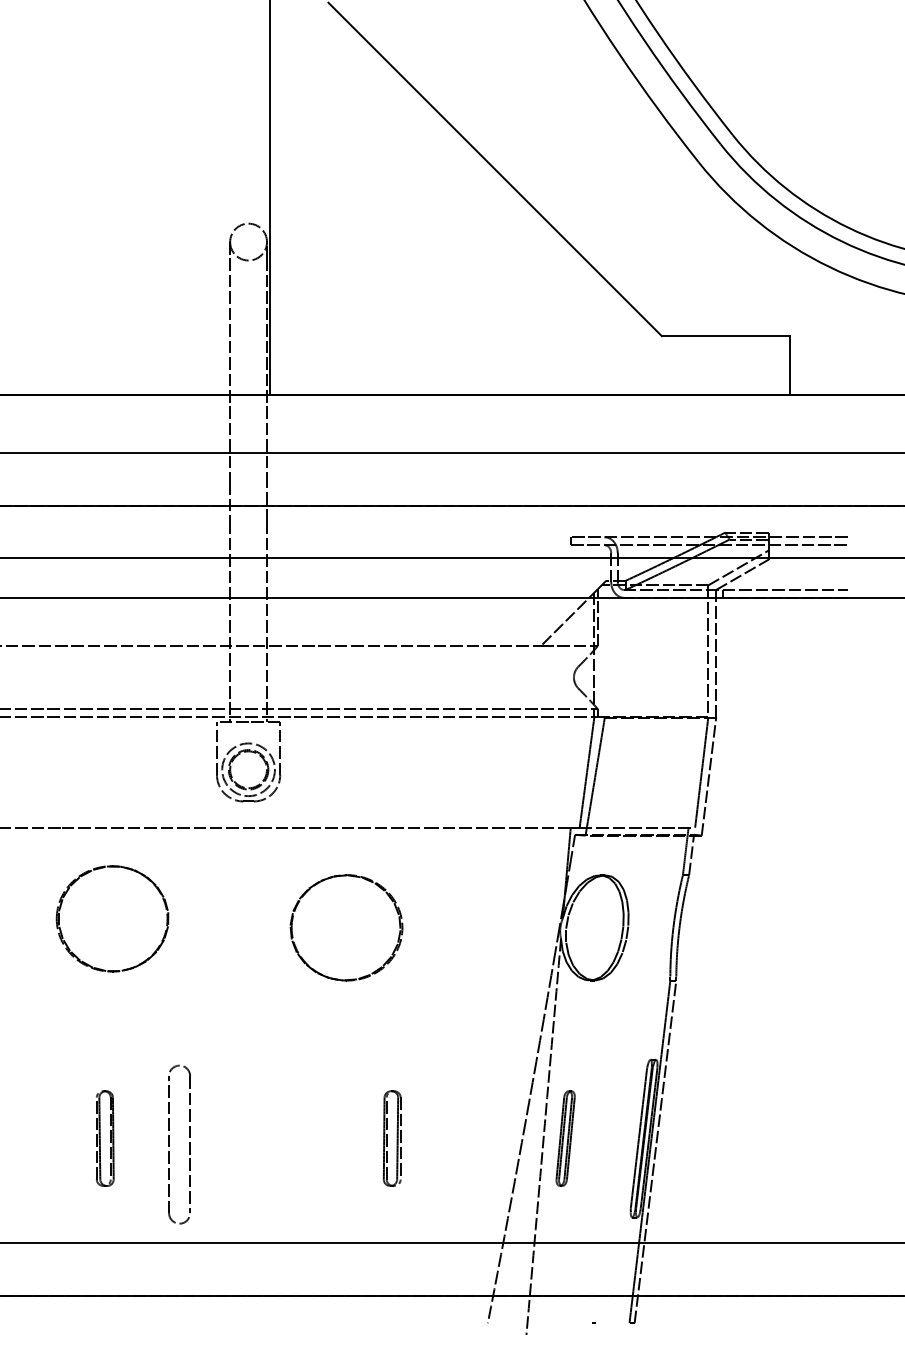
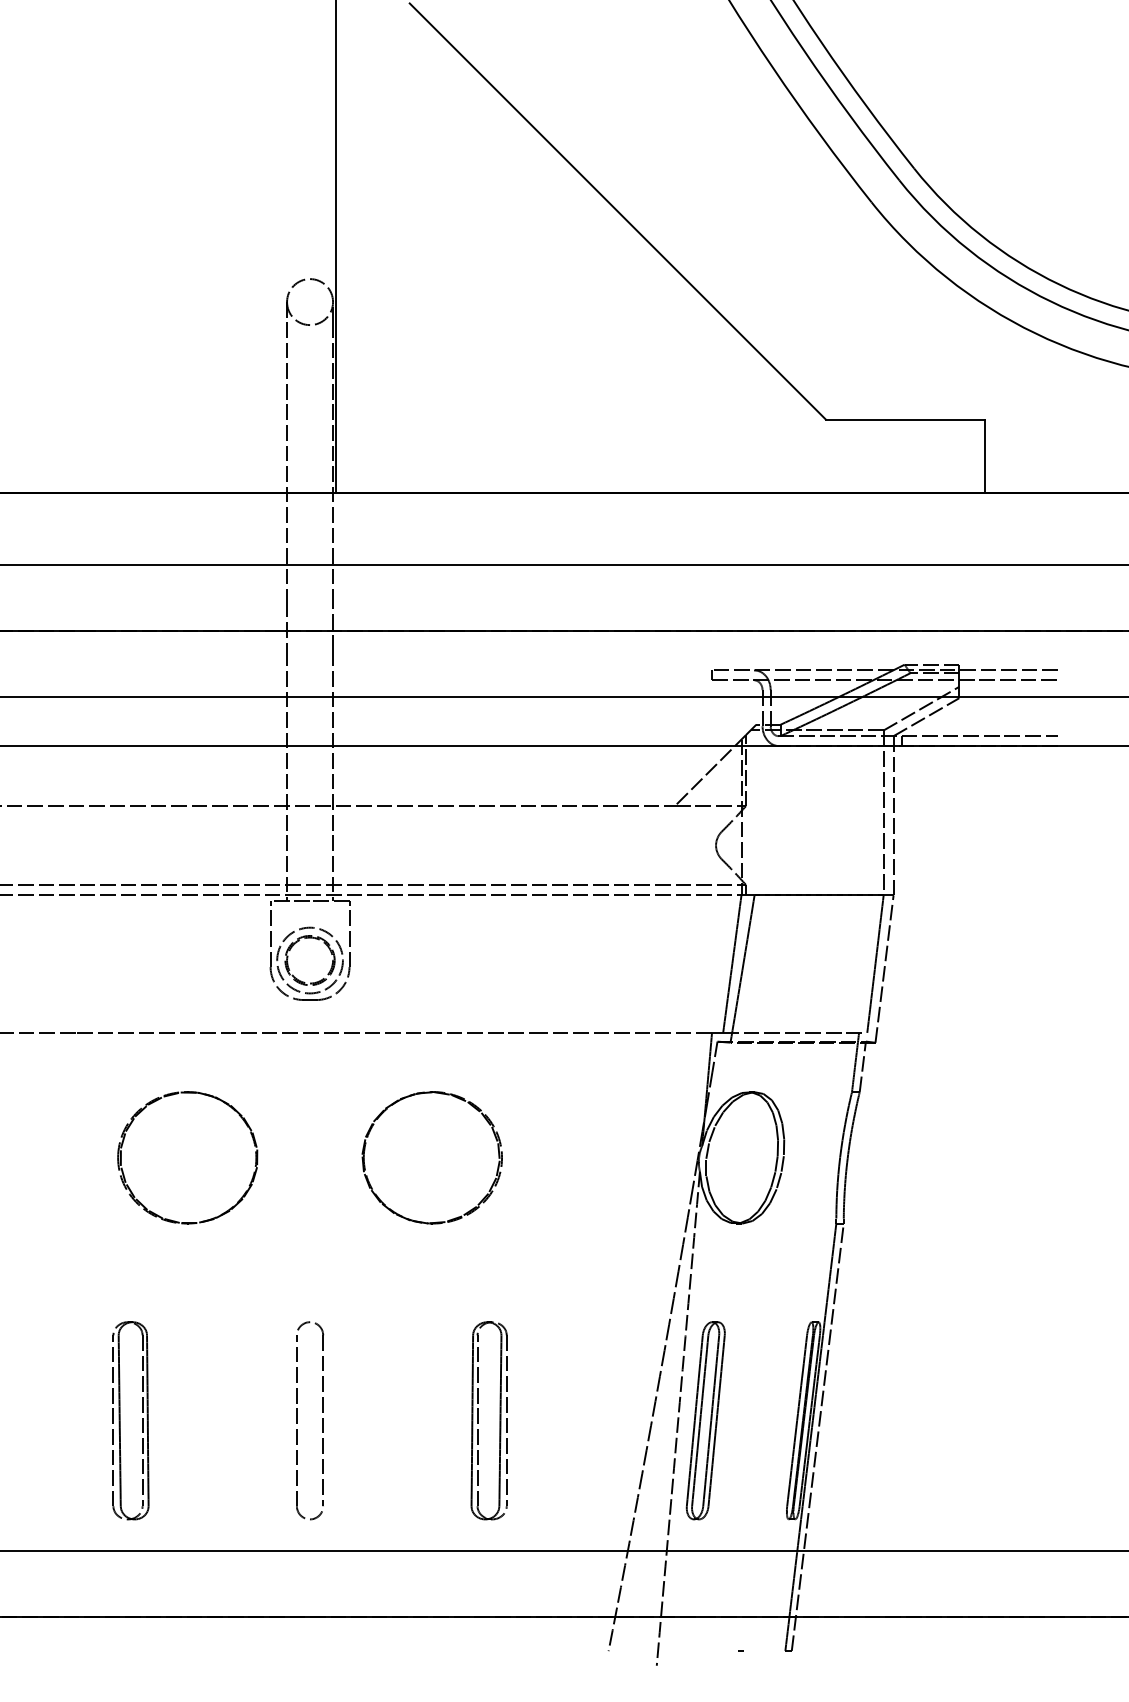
part: (104, 868) -> (177, 1094), moved
part: (105, 1138) -> (131, 1420), size x1.67
part: (392, 1138) -> (489, 1420), size x1.67
part: (565, 1138) -> (705, 1420), size x1.67
part: (169, 1144) -> (297, 1420), moved

